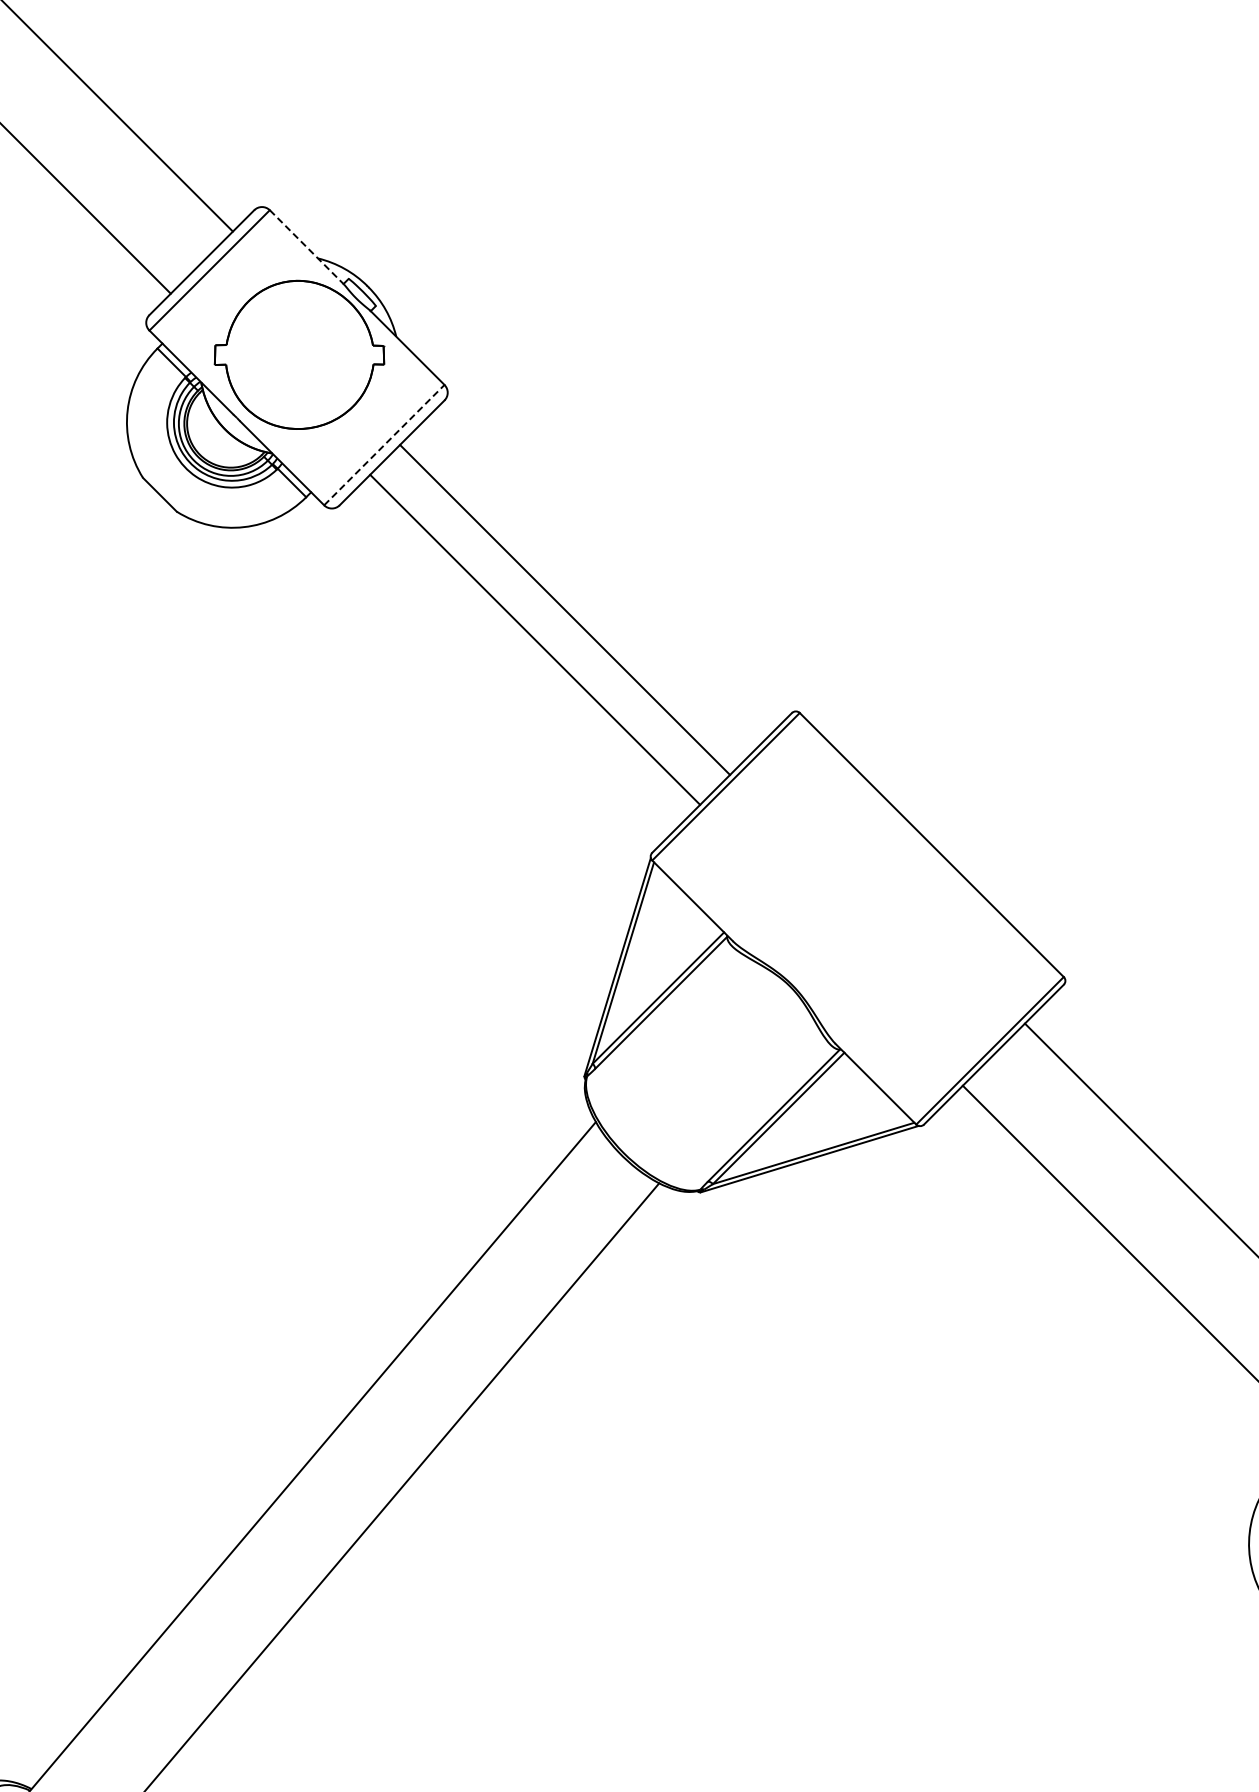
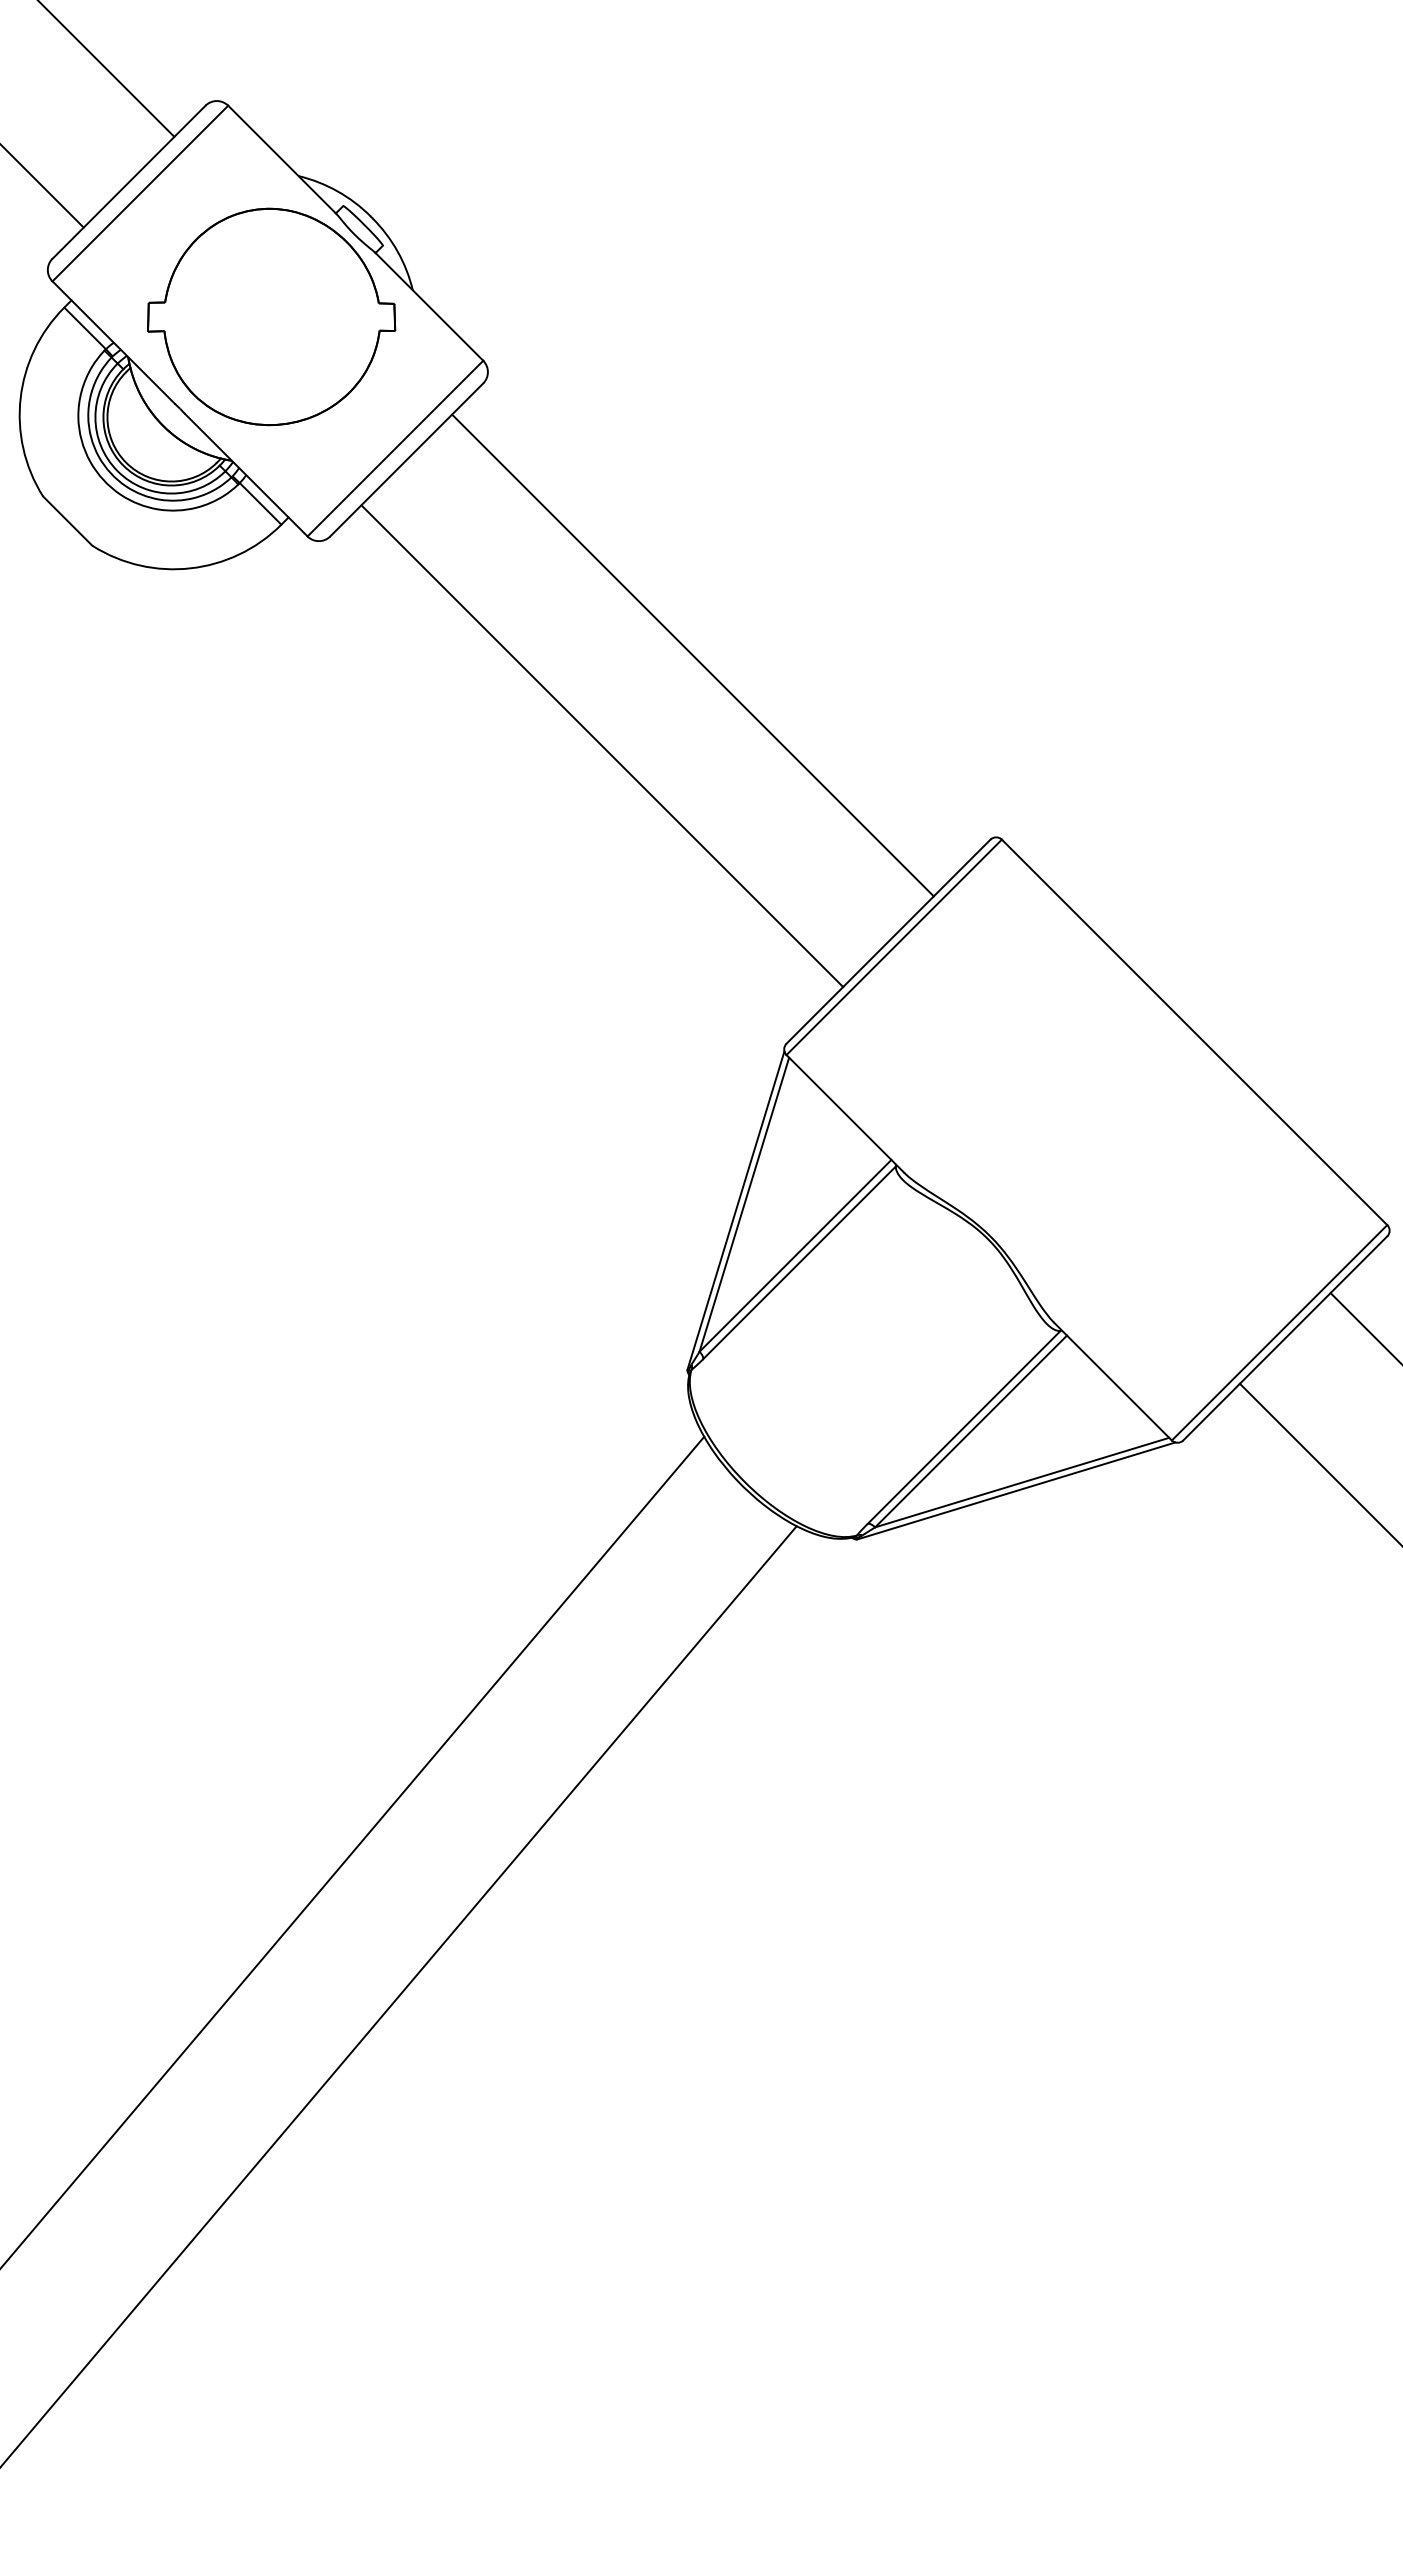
line: (306, 247) -> (281, 160), dashed -> solid
line: (384, 444) -> (395, 447), dashed -> solid
line: (565, 609) -> (602, 745), moved
line: (535, 639) -> (693, 654), moved

